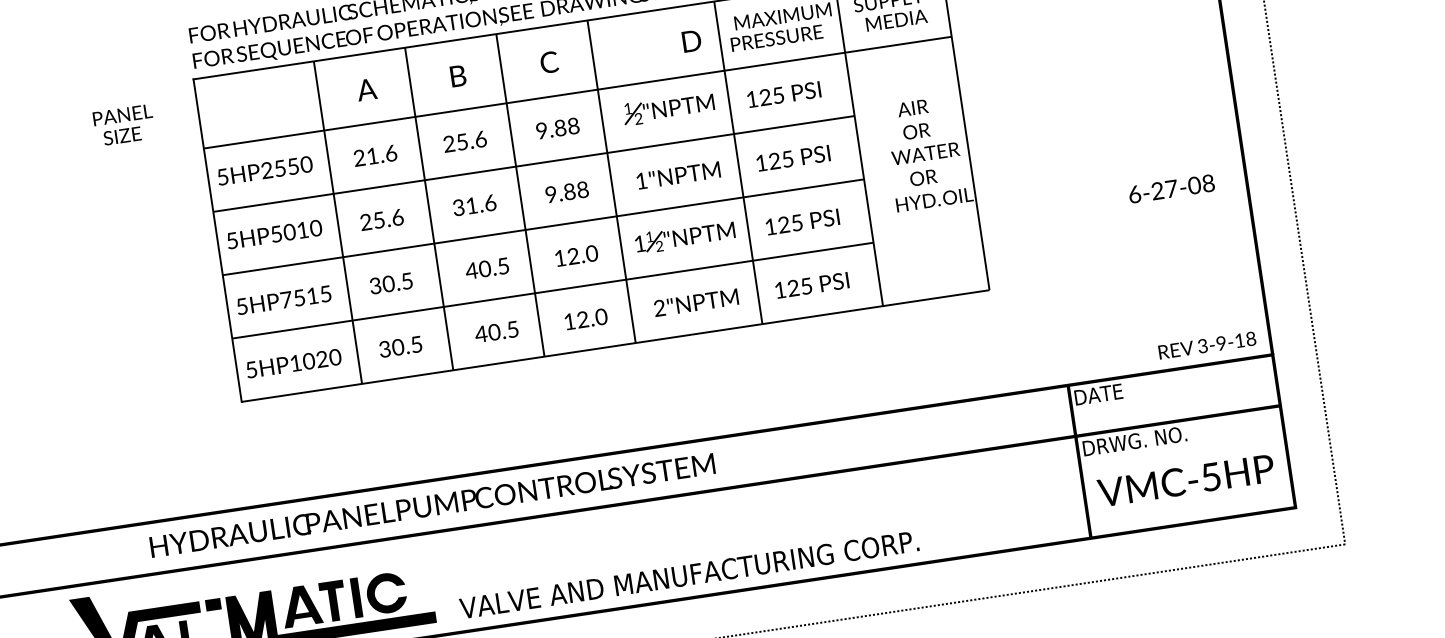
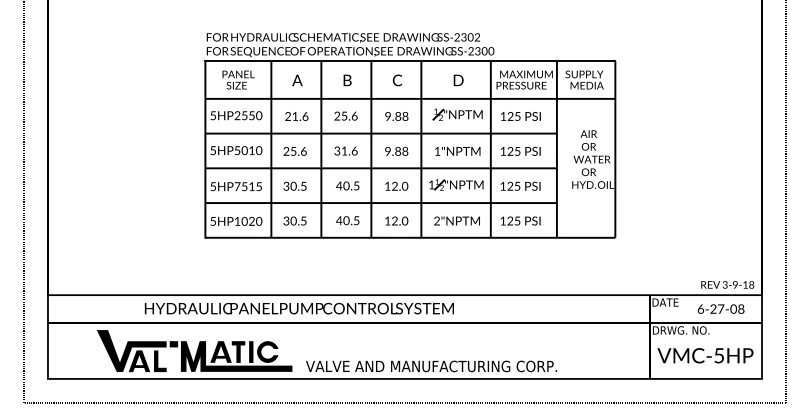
text: (691, 41) -> (458, 80), moved
text: (123, 124) -> (238, 79), moved
text: (1170, 187) -> (720, 308), moved

